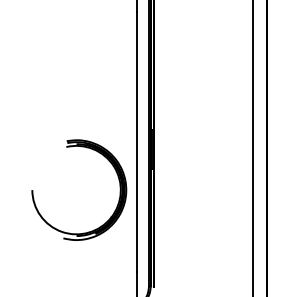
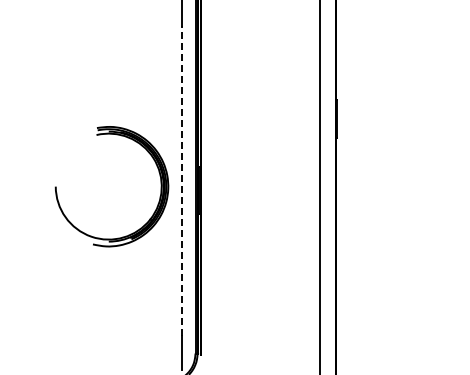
line: (137, 141) -> (181, 180), solid -> dashed
part: (119, 190) -> (160, 186), moved

